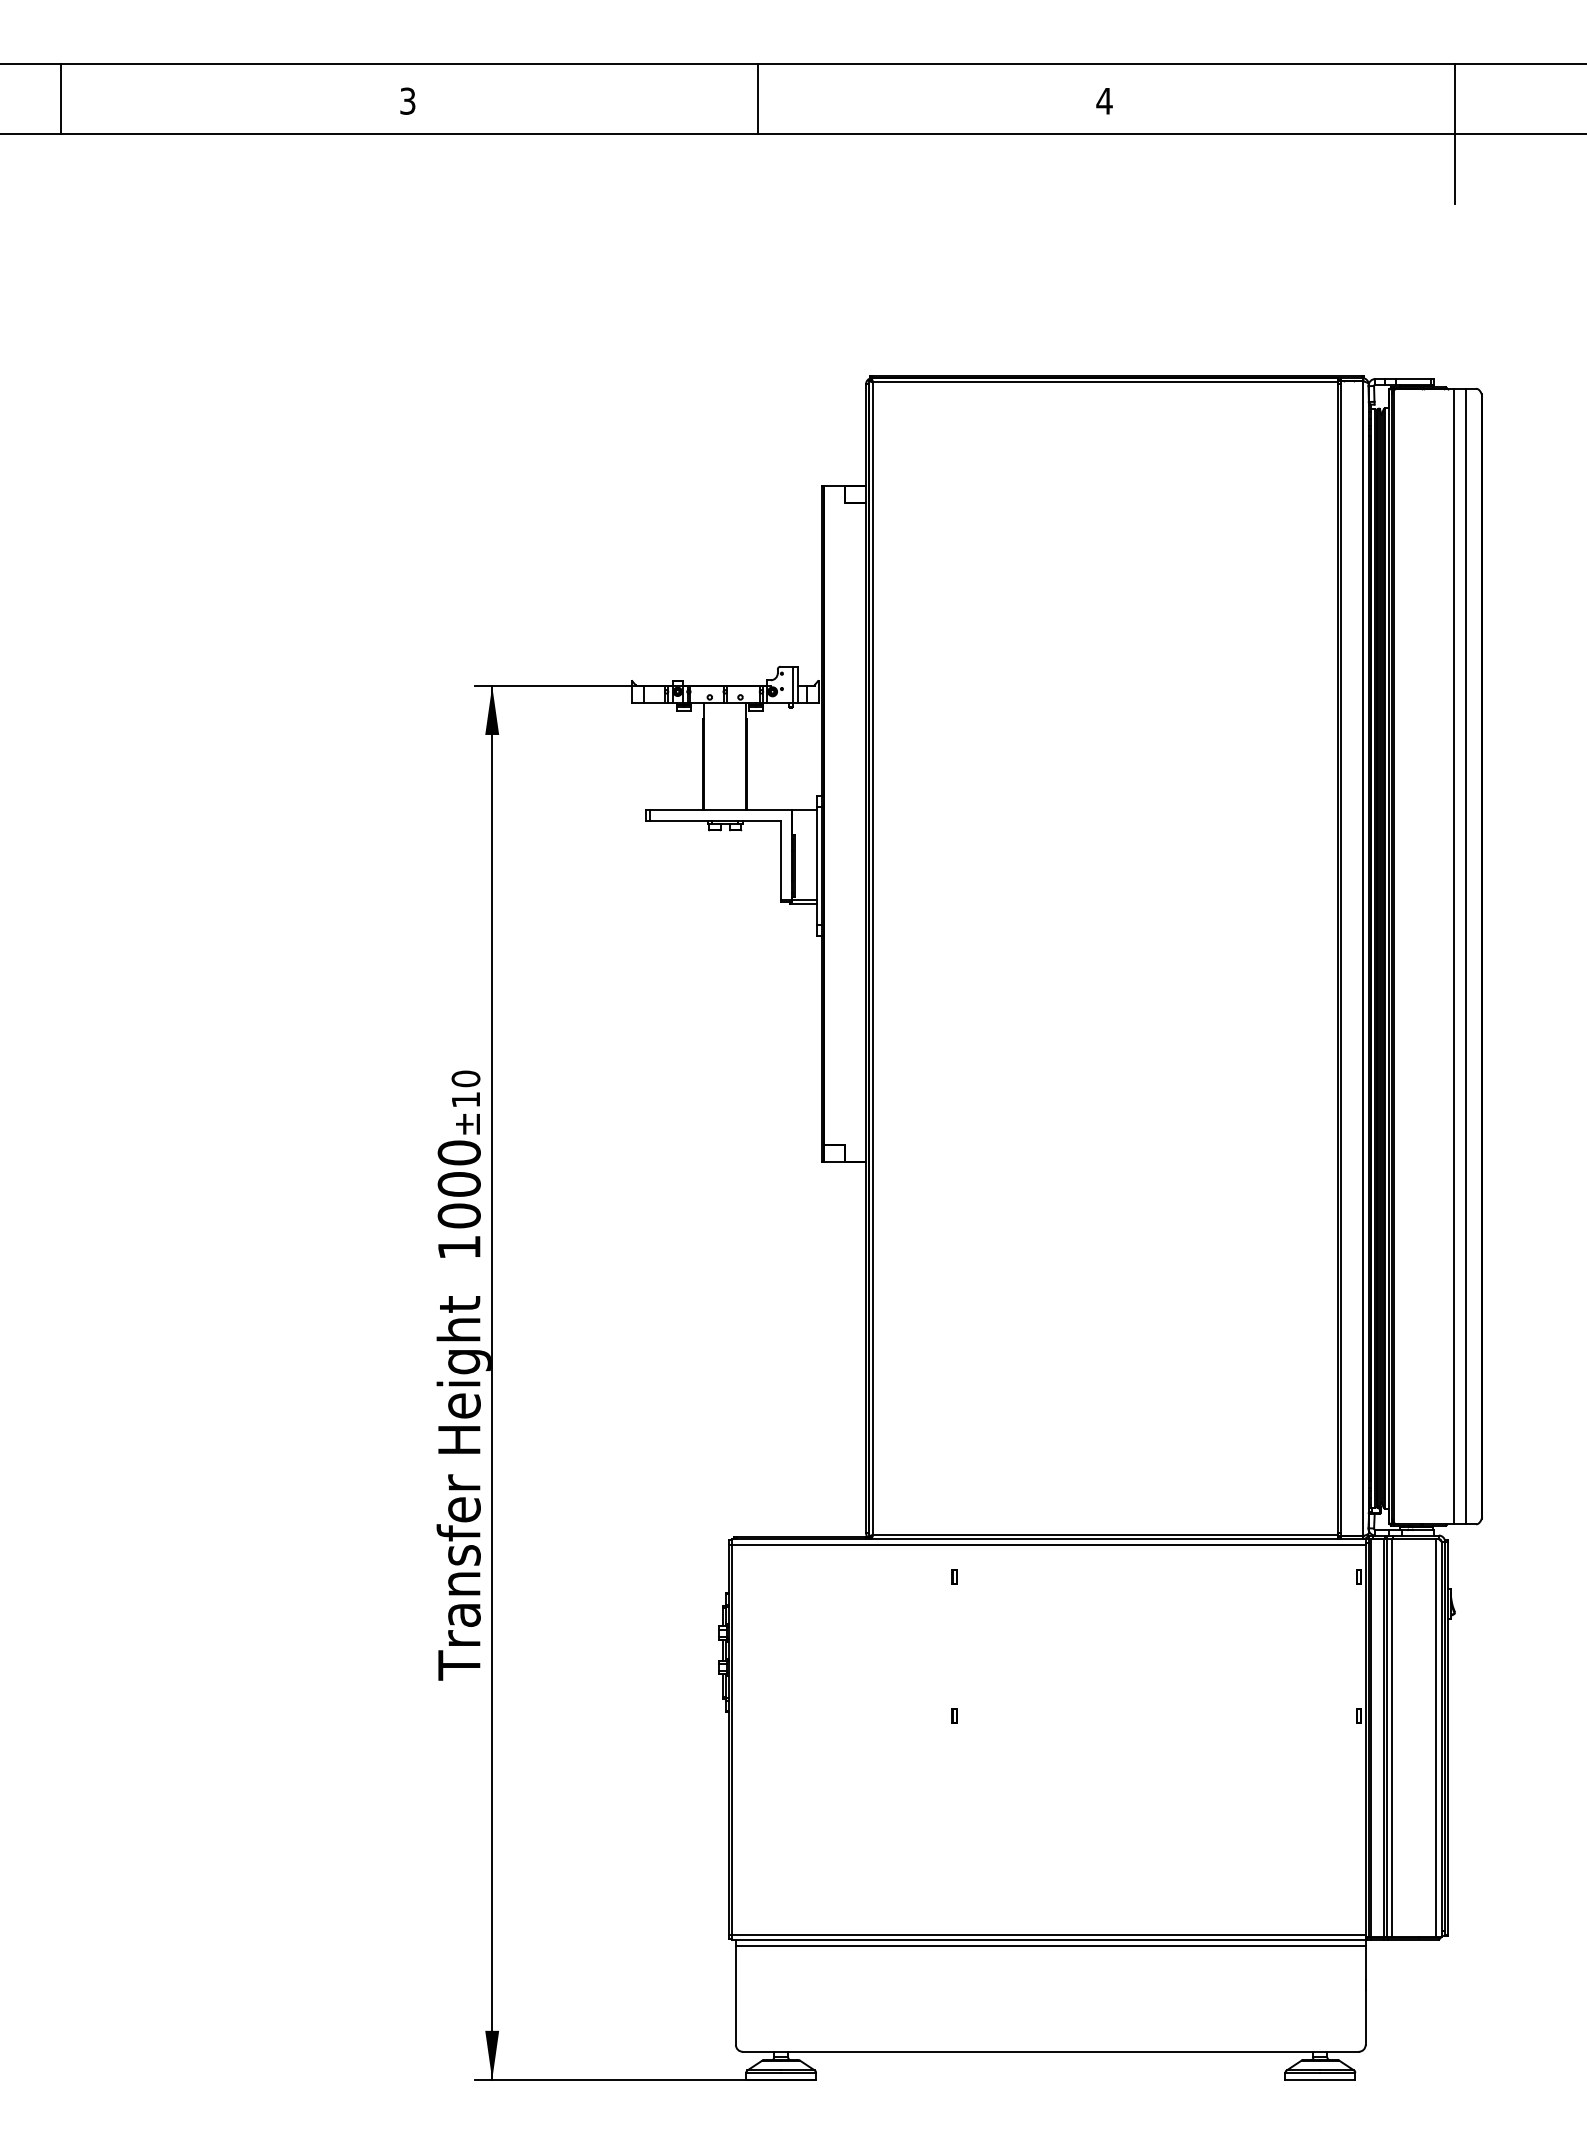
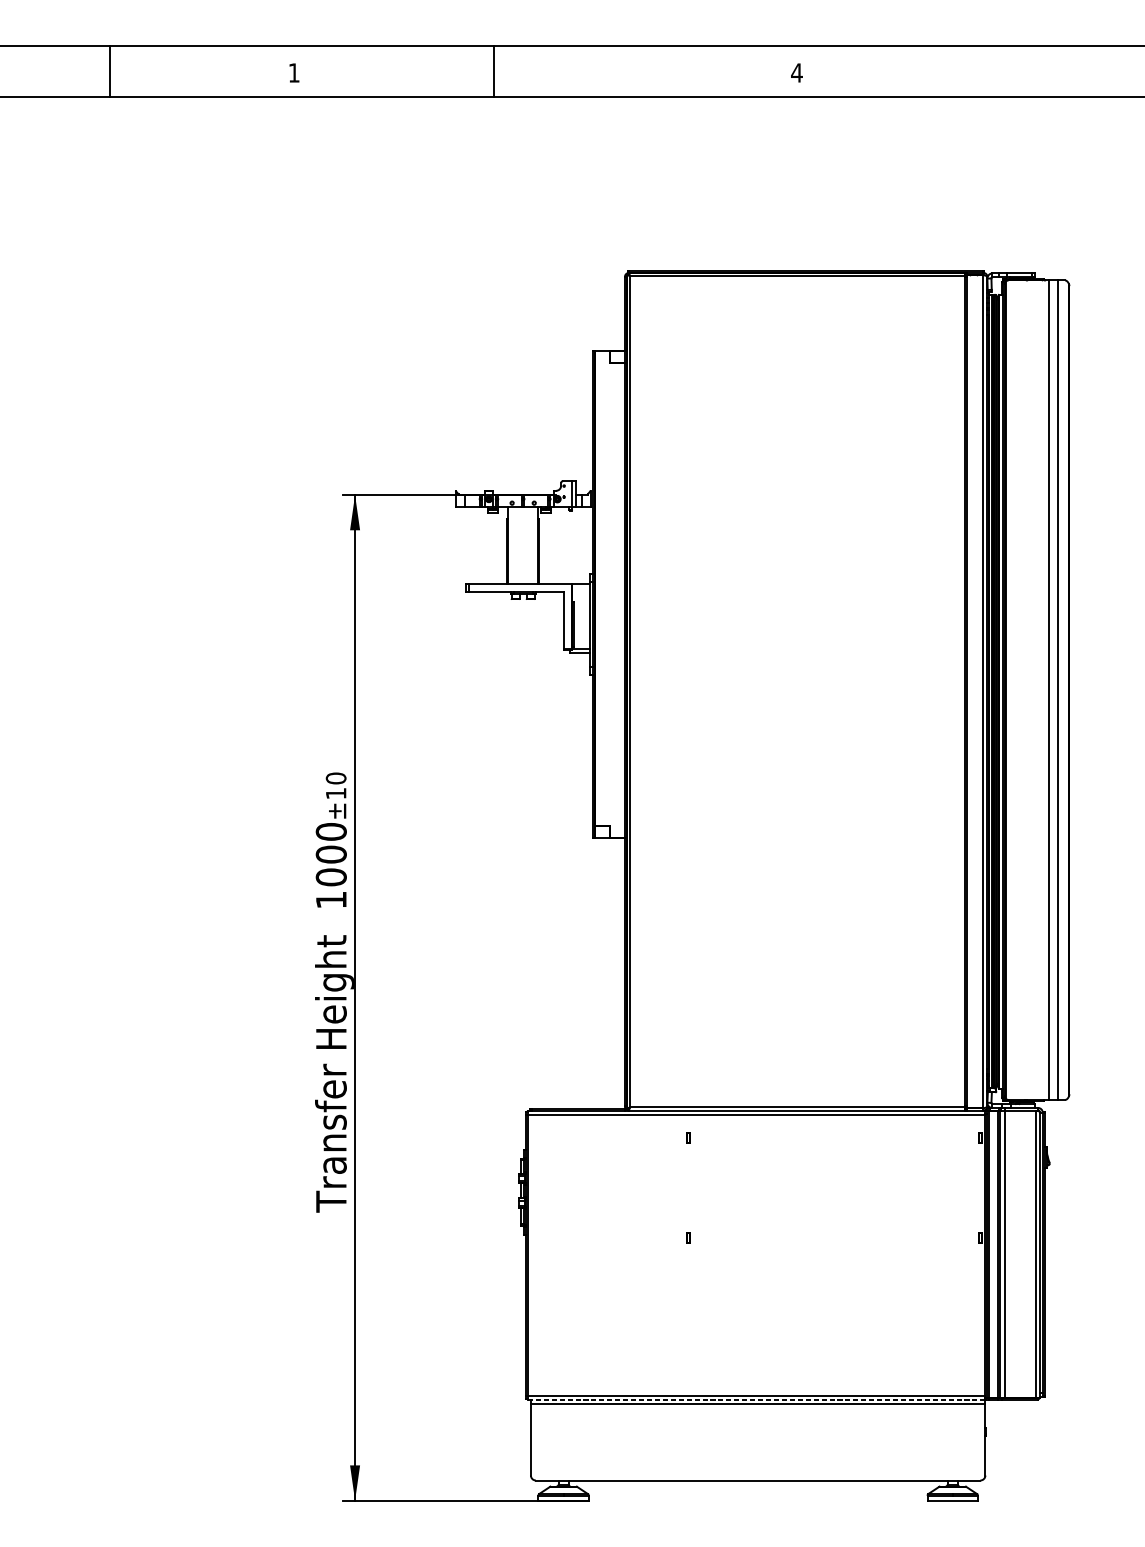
line: (61, 98) -> (109, 71), moved
line: (757, 98) -> (493, 71), moved
text: (407, 100) -> (293, 72), 3 -> 1
line: (1454, 133) -> (1049, 96), removed
line: (1048, 1940) -> (756, 1400), solid -> dashed

